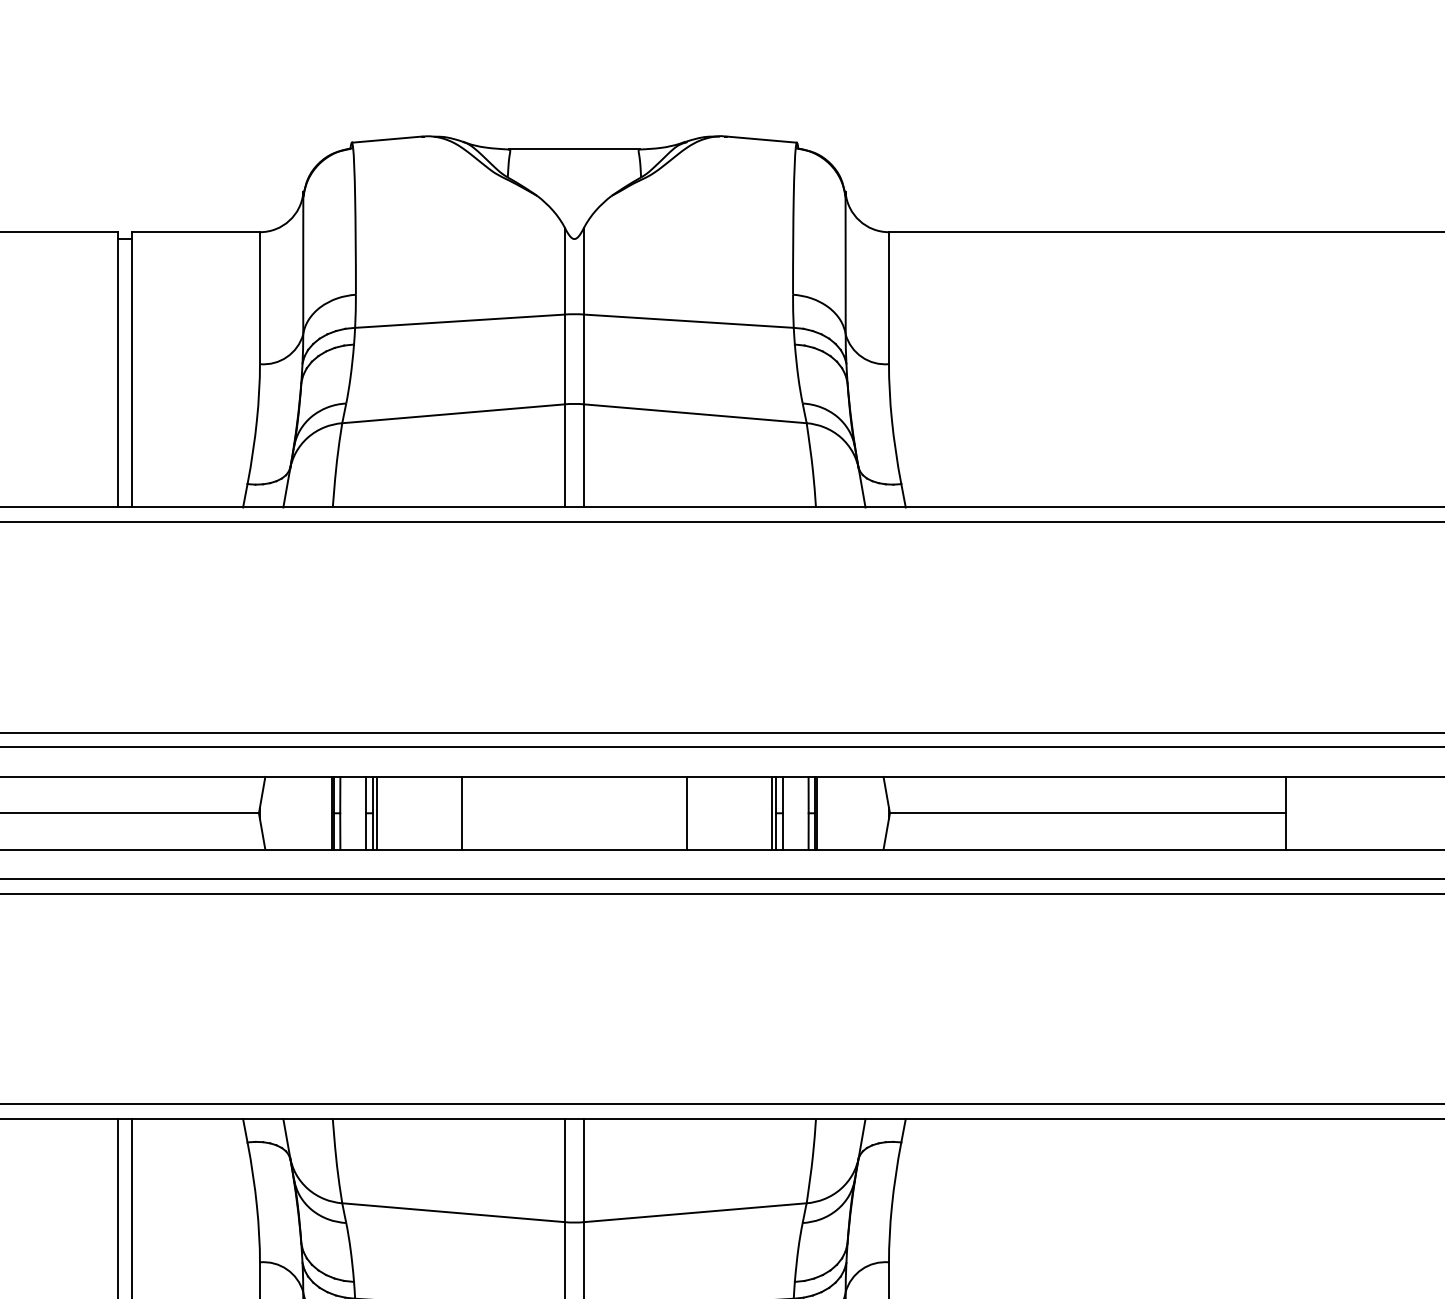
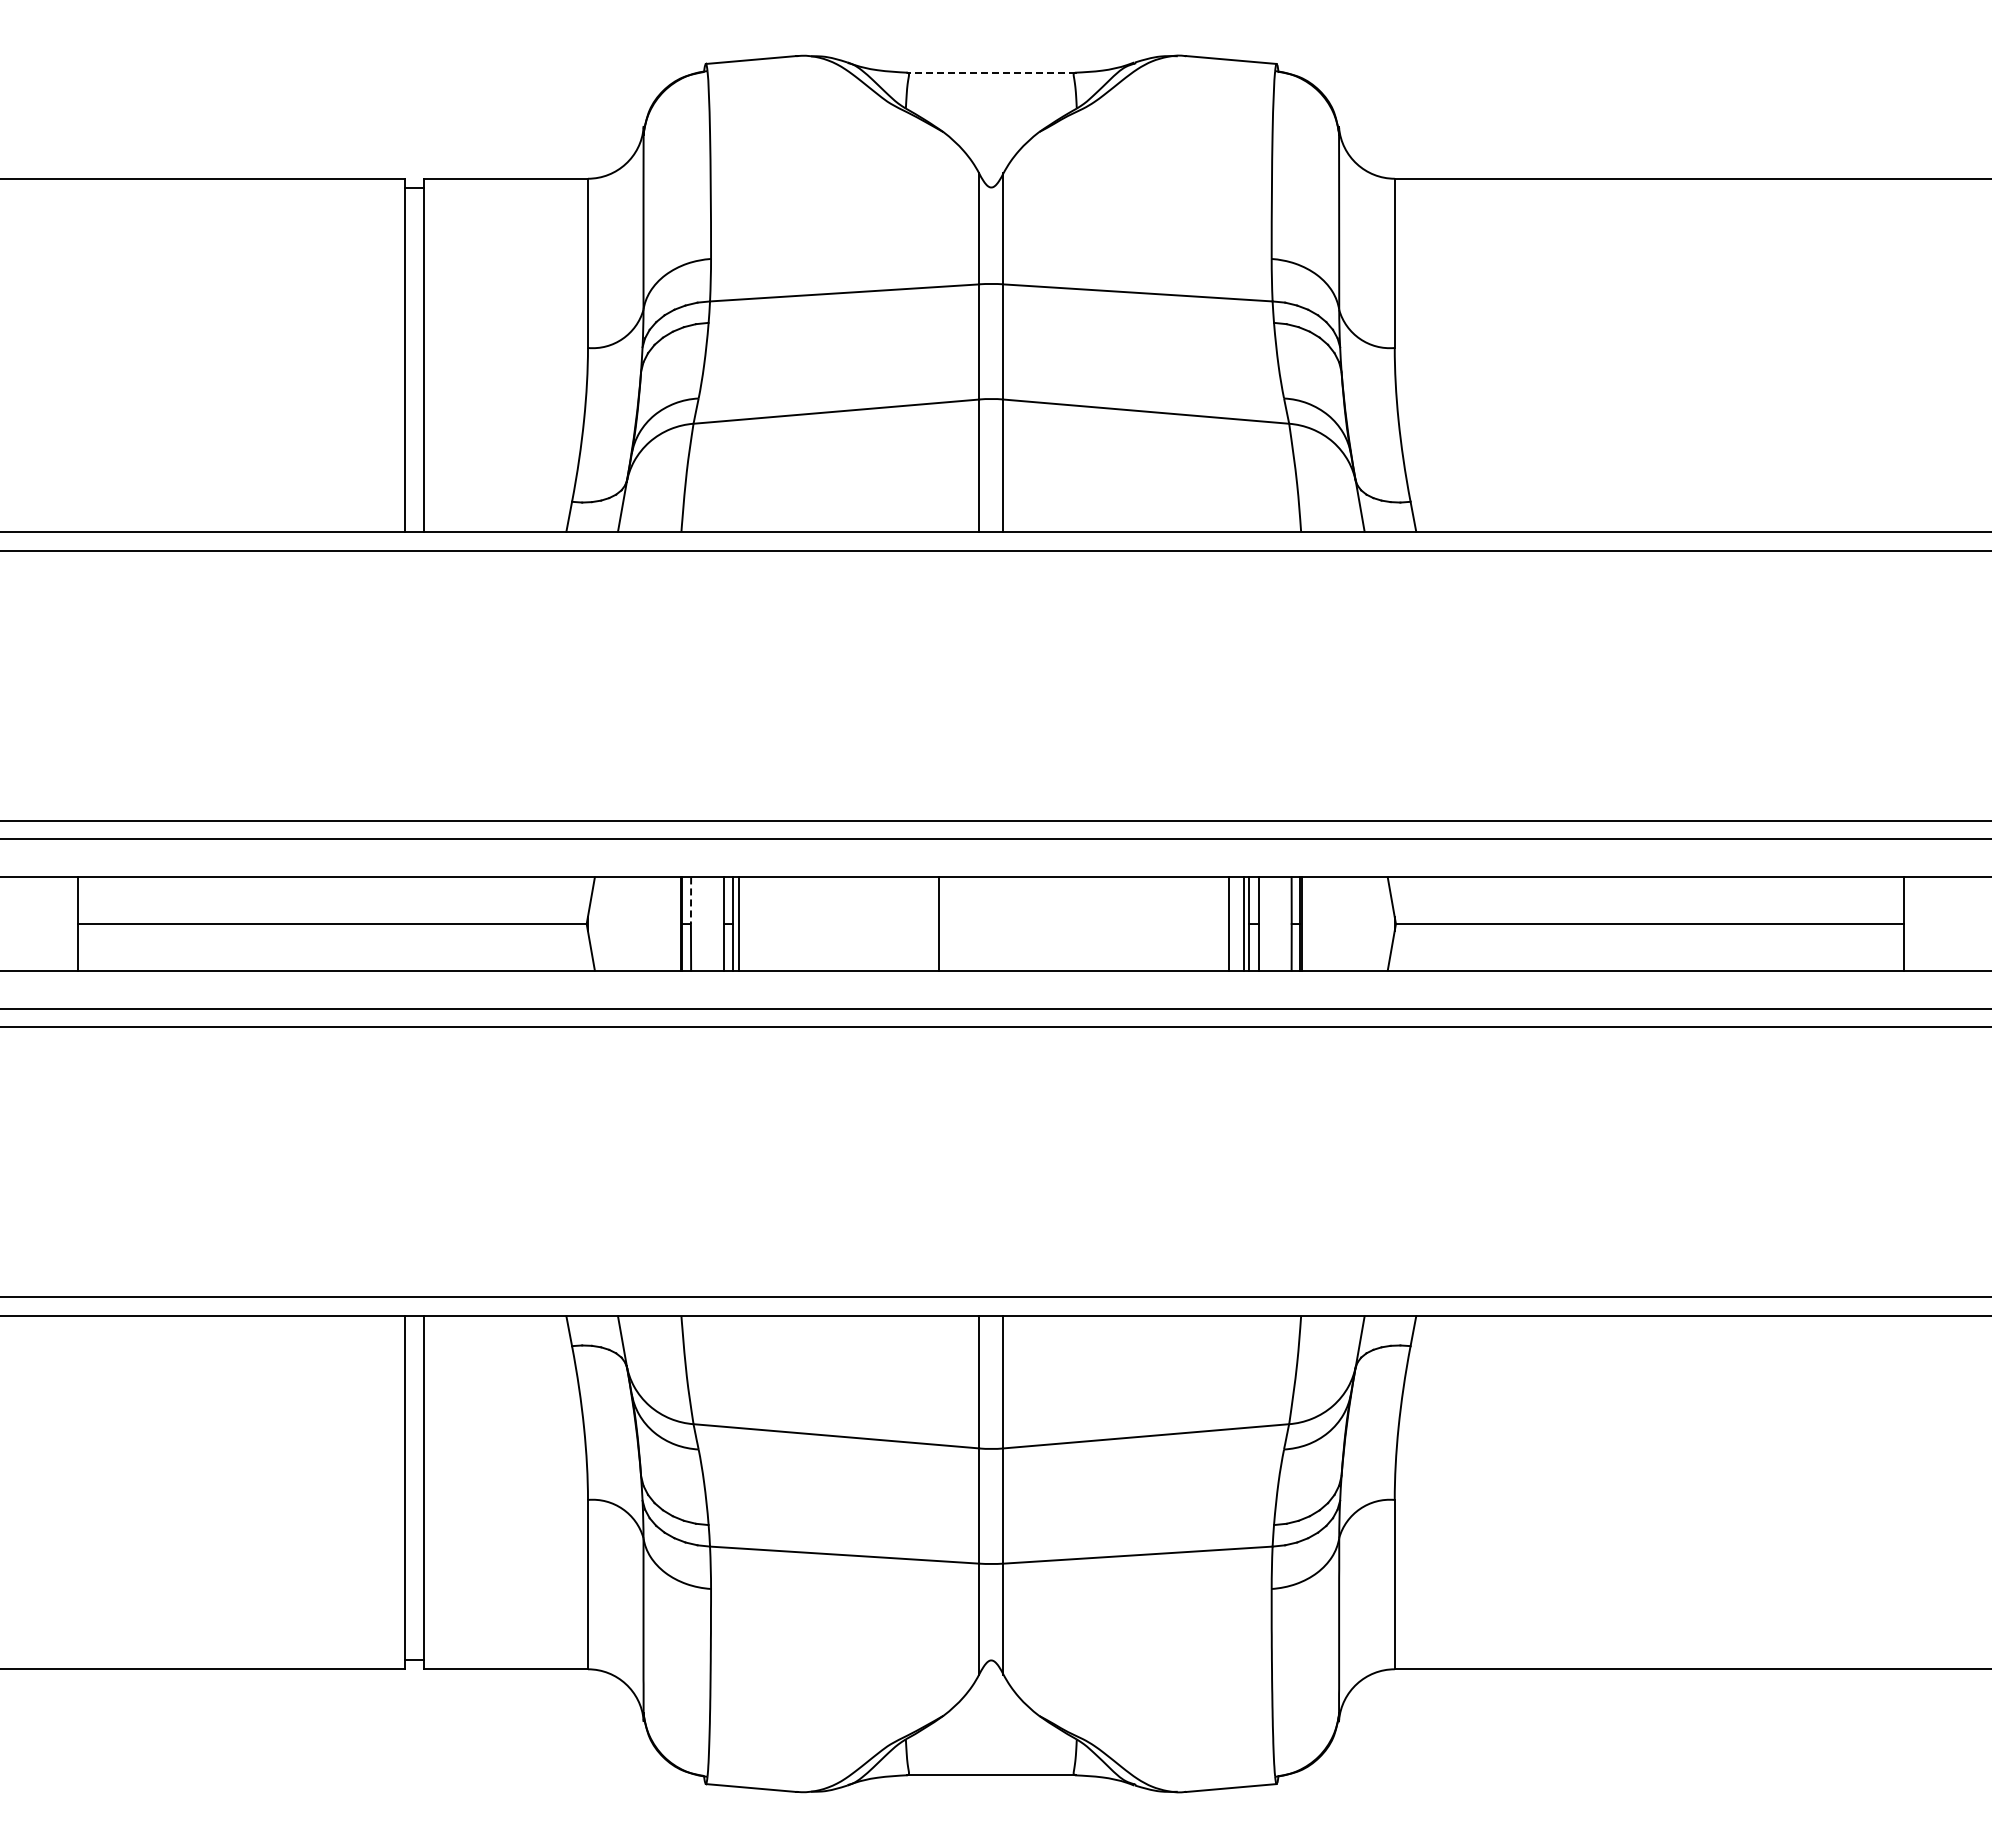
line: (573, 149) -> (990, 72), solid -> dashed
line: (340, 795) -> (691, 901), solid -> dashed
line: (462, 812) -> (939, 923), moved
line: (686, 812) -> (1229, 923), moved

